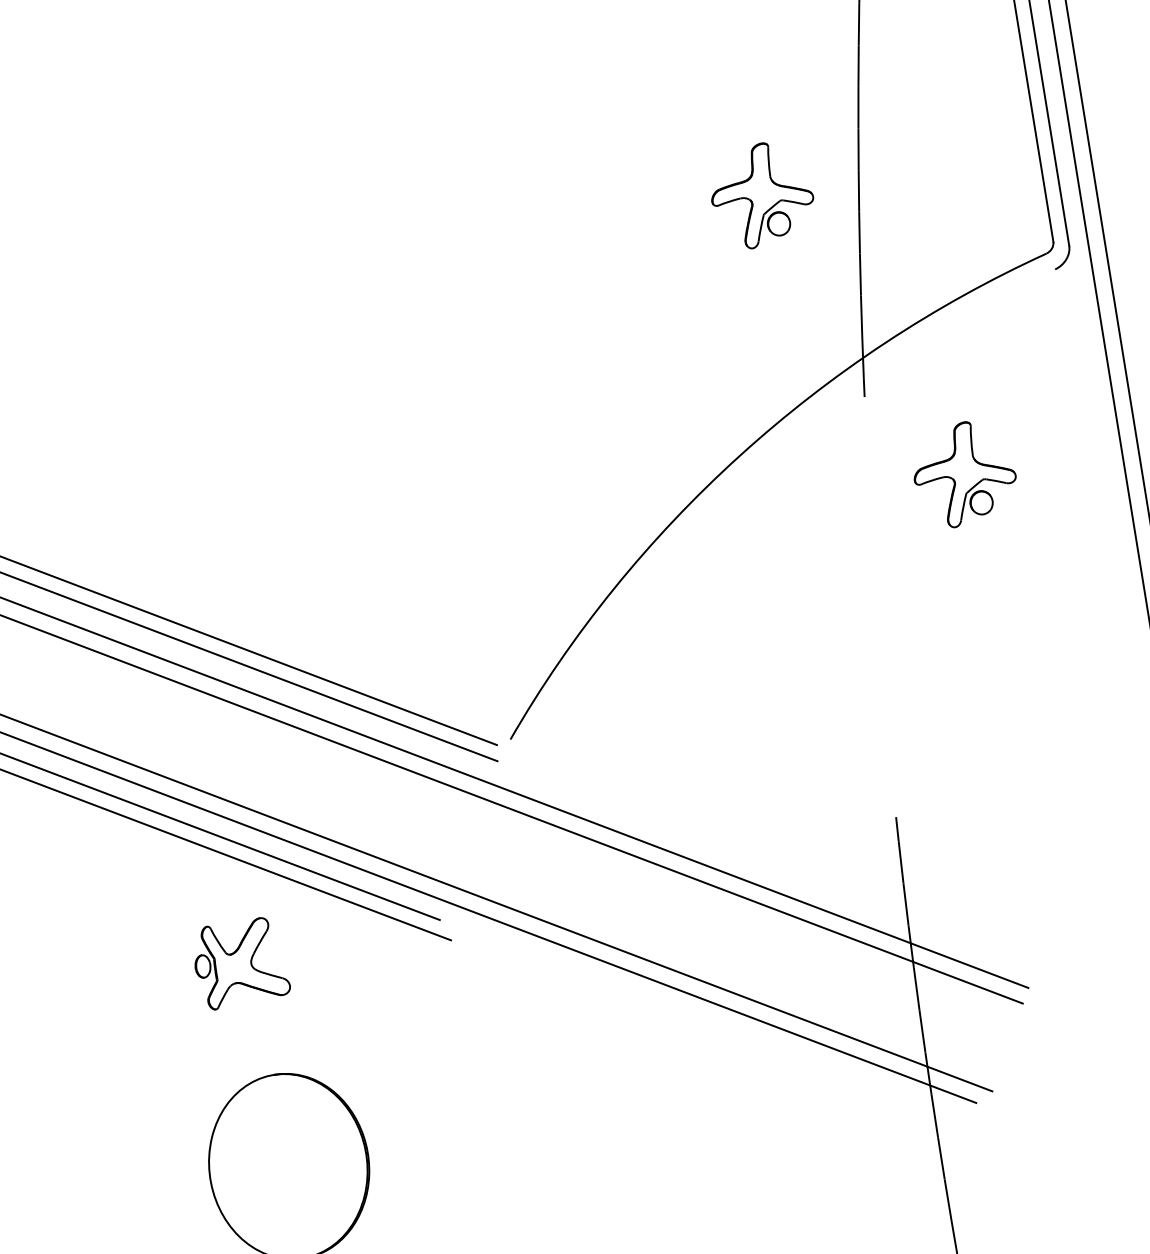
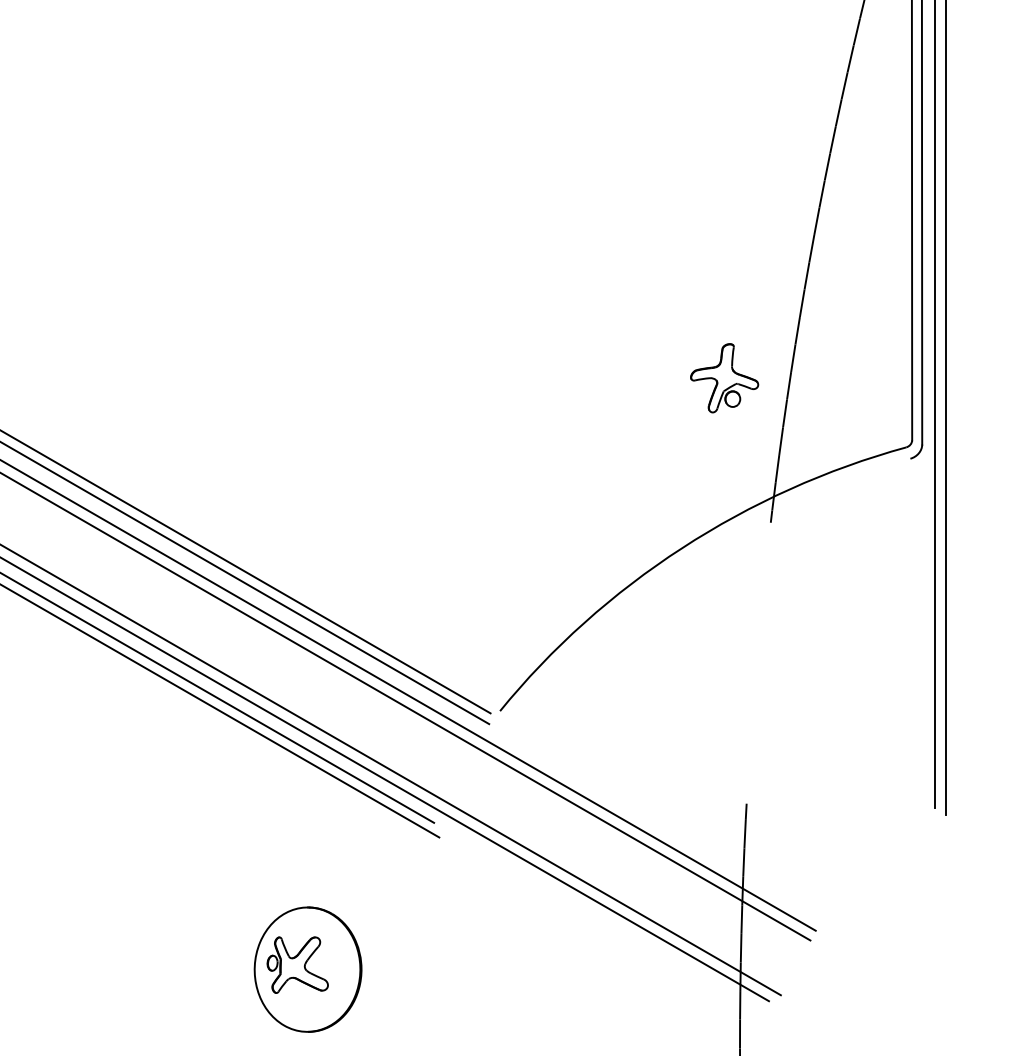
part: (964, 474) -> (828, 584), removed
part: (240, 962) -> (297, 964), moved

